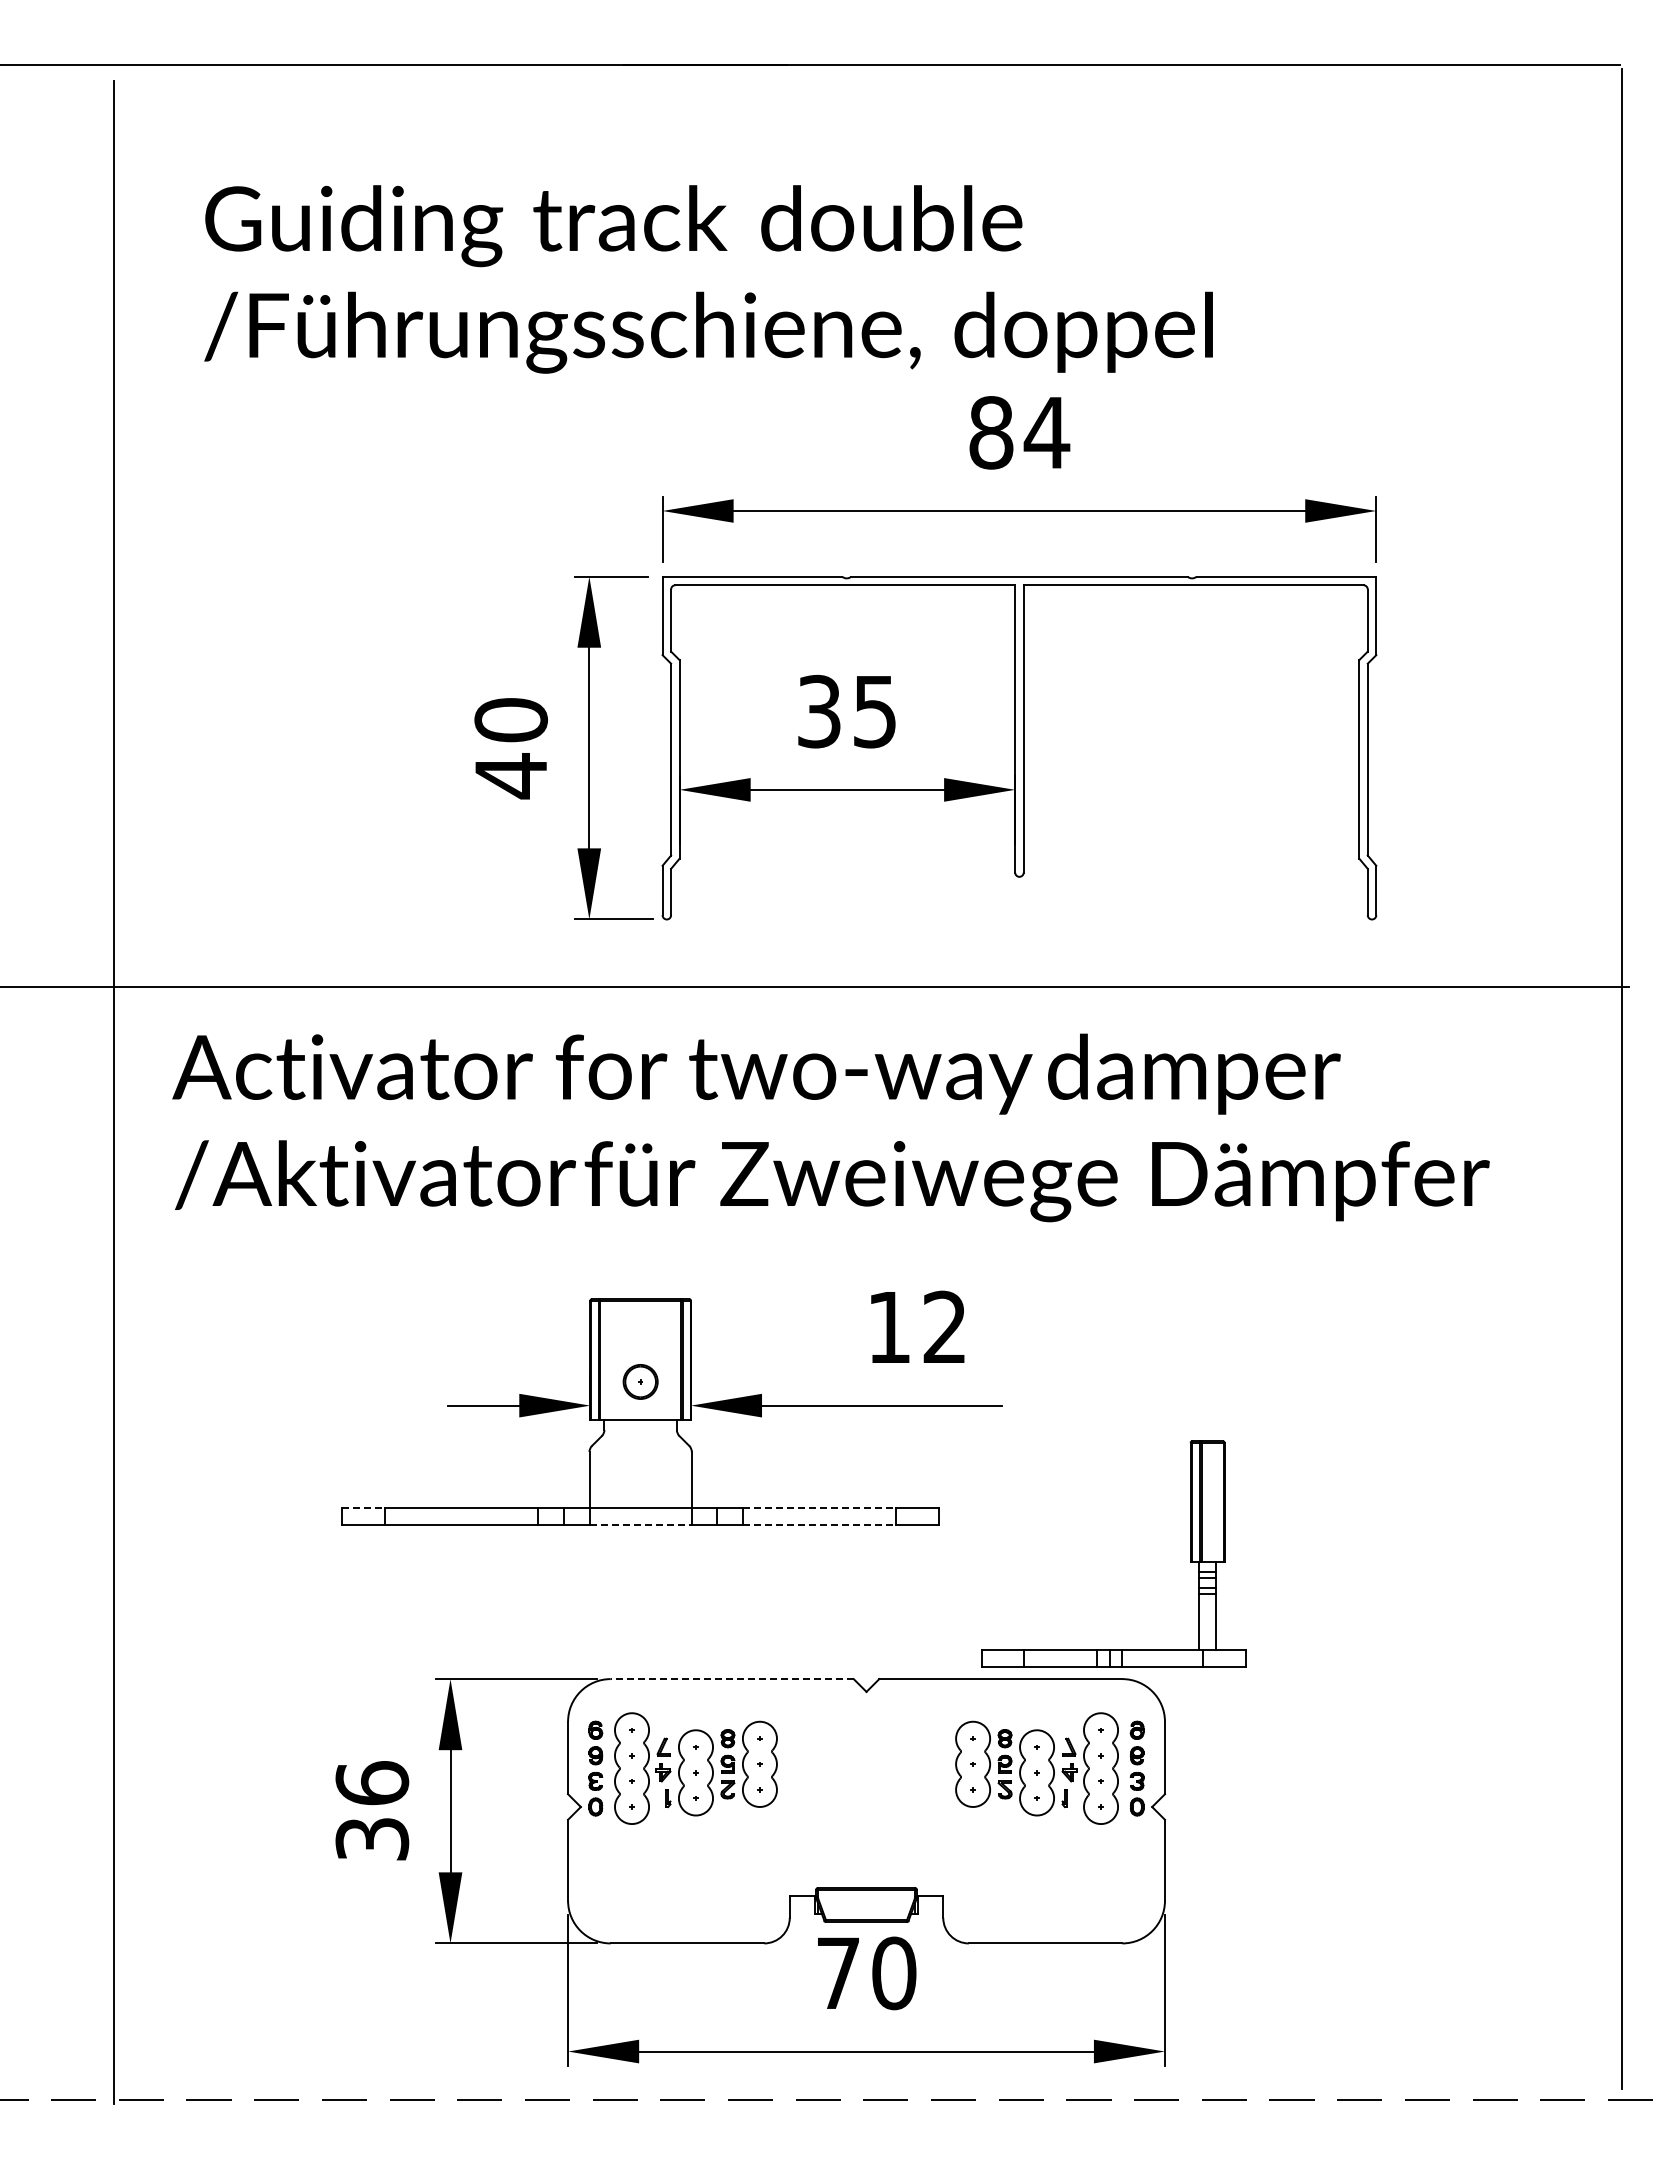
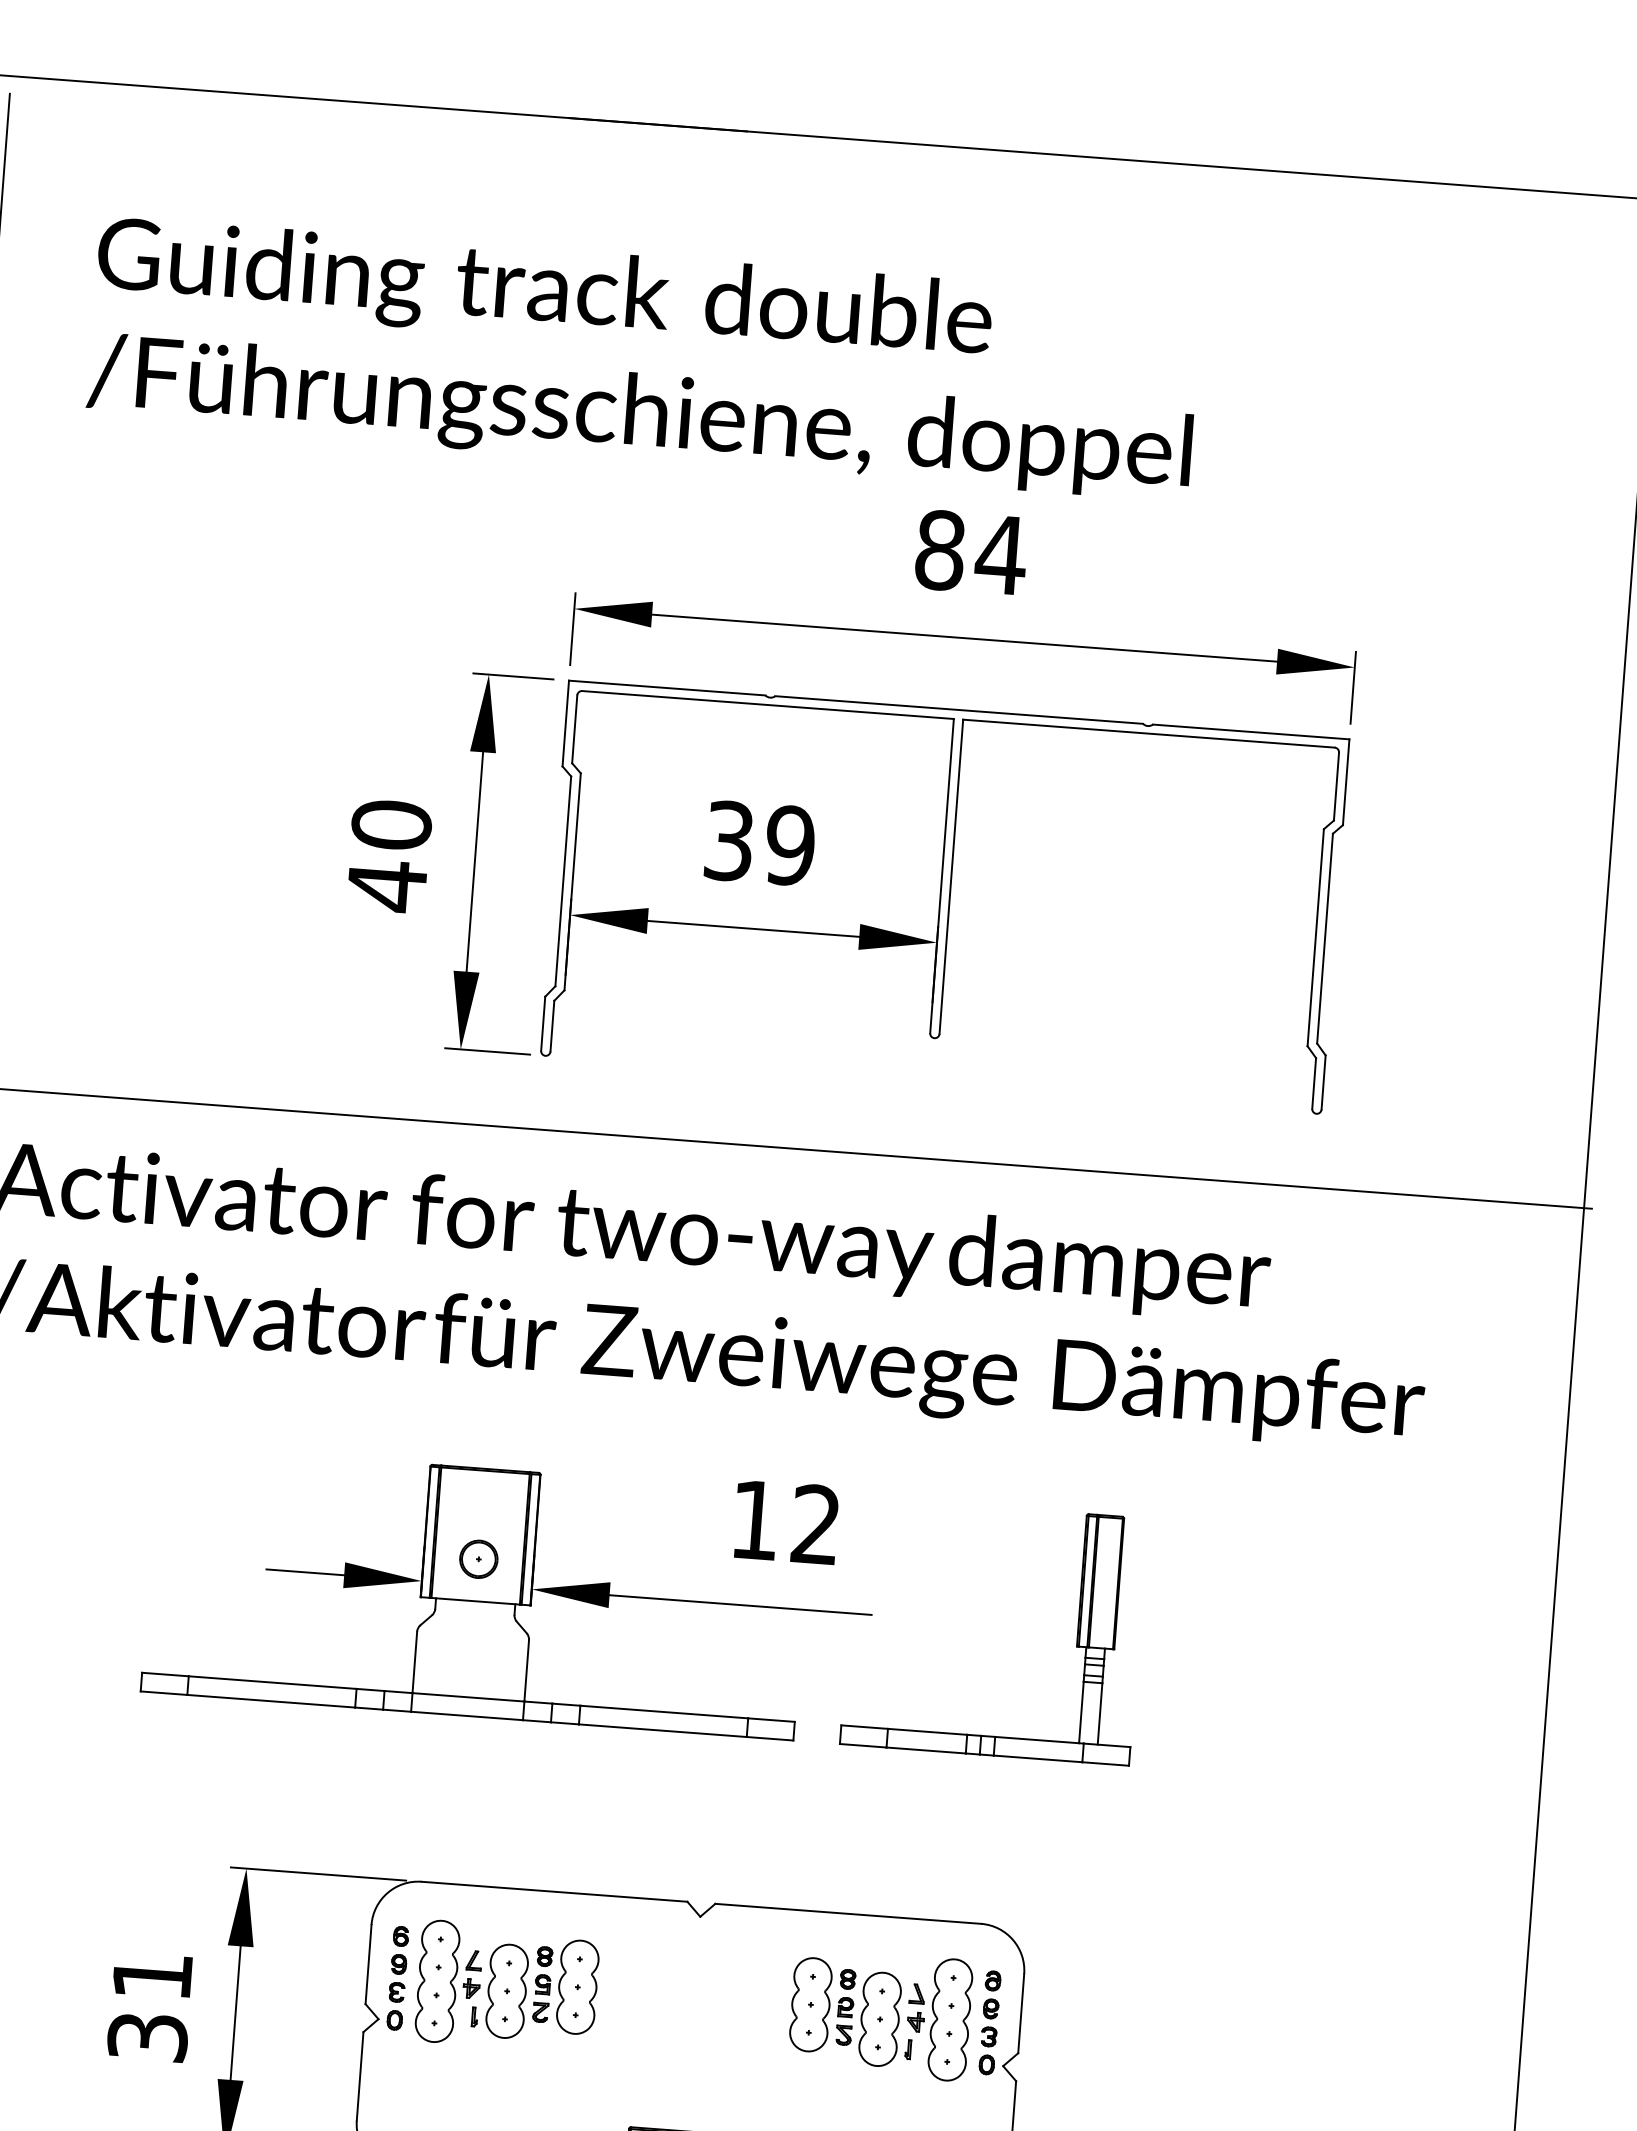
text: (874, 711) -> (789, 845), 35 -> 39
line: (364, 1508) -> (166, 1674), dashed -> solid
line: (819, 1508) -> (663, 1712), dashed -> solid
line: (641, 1525) -> (467, 1716), dashed -> solid
line: (819, 1525) -> (662, 1730), dashed -> solid
part: (1190, 1553) -> (1077, 1636), moved
line: (732, 1679) -> (554, 1892), dashed -> solid
text: (372, 1783) -> (152, 1976), 36 -> 31

